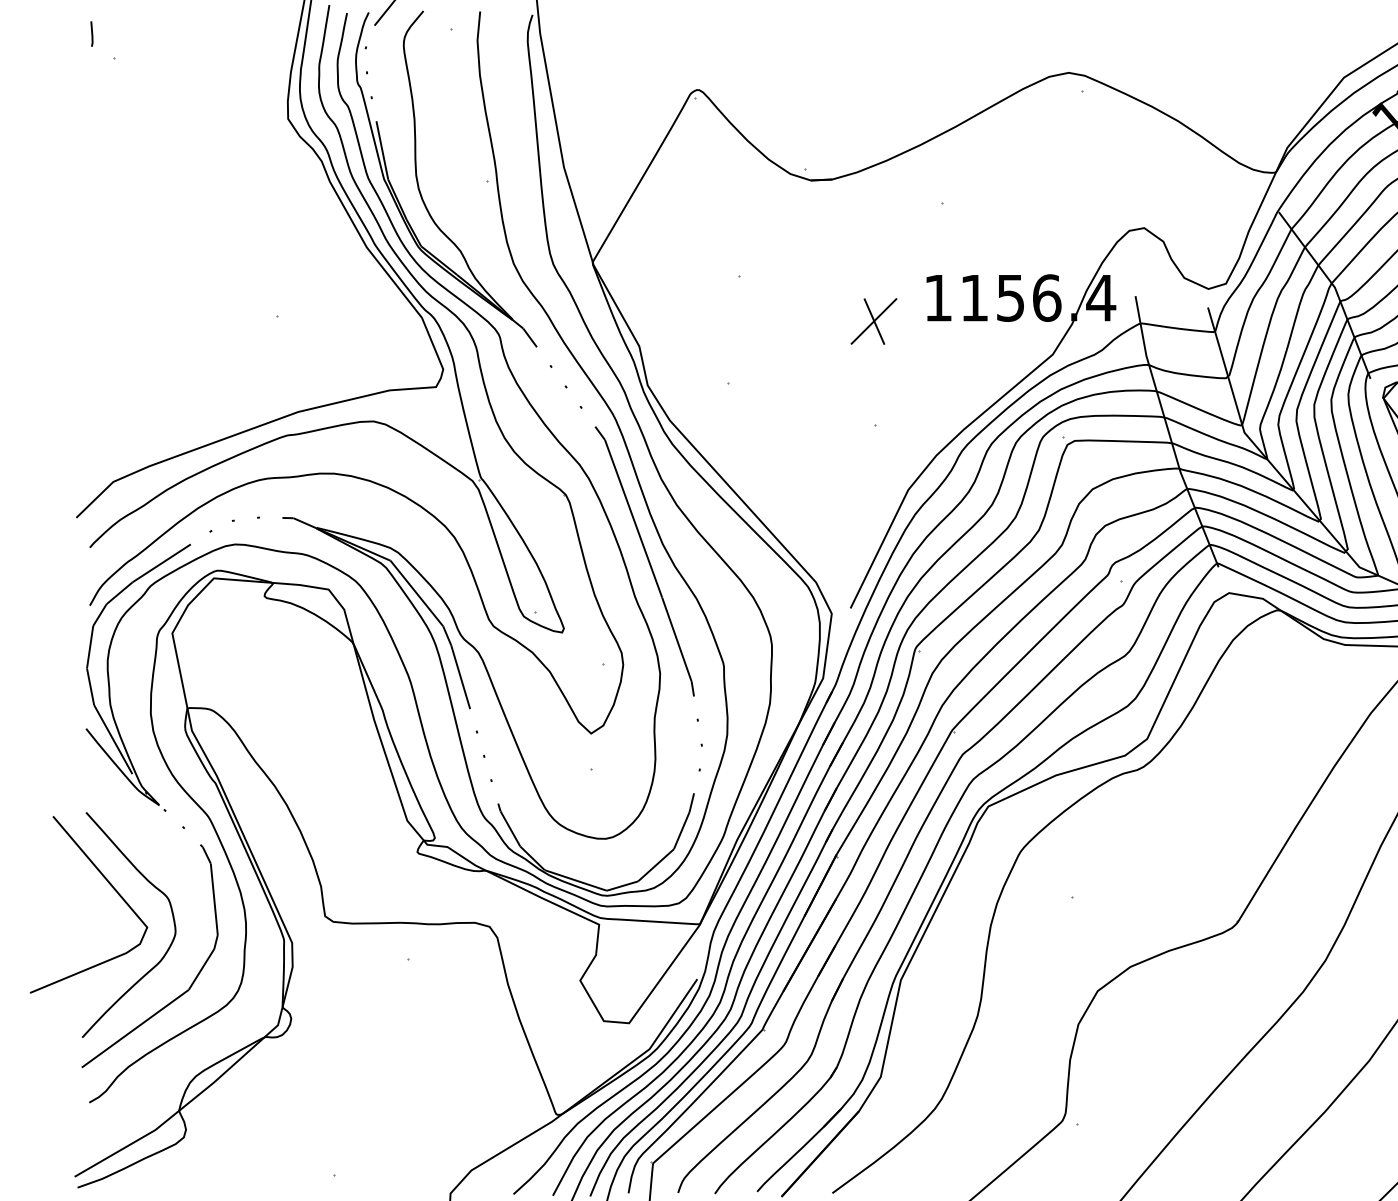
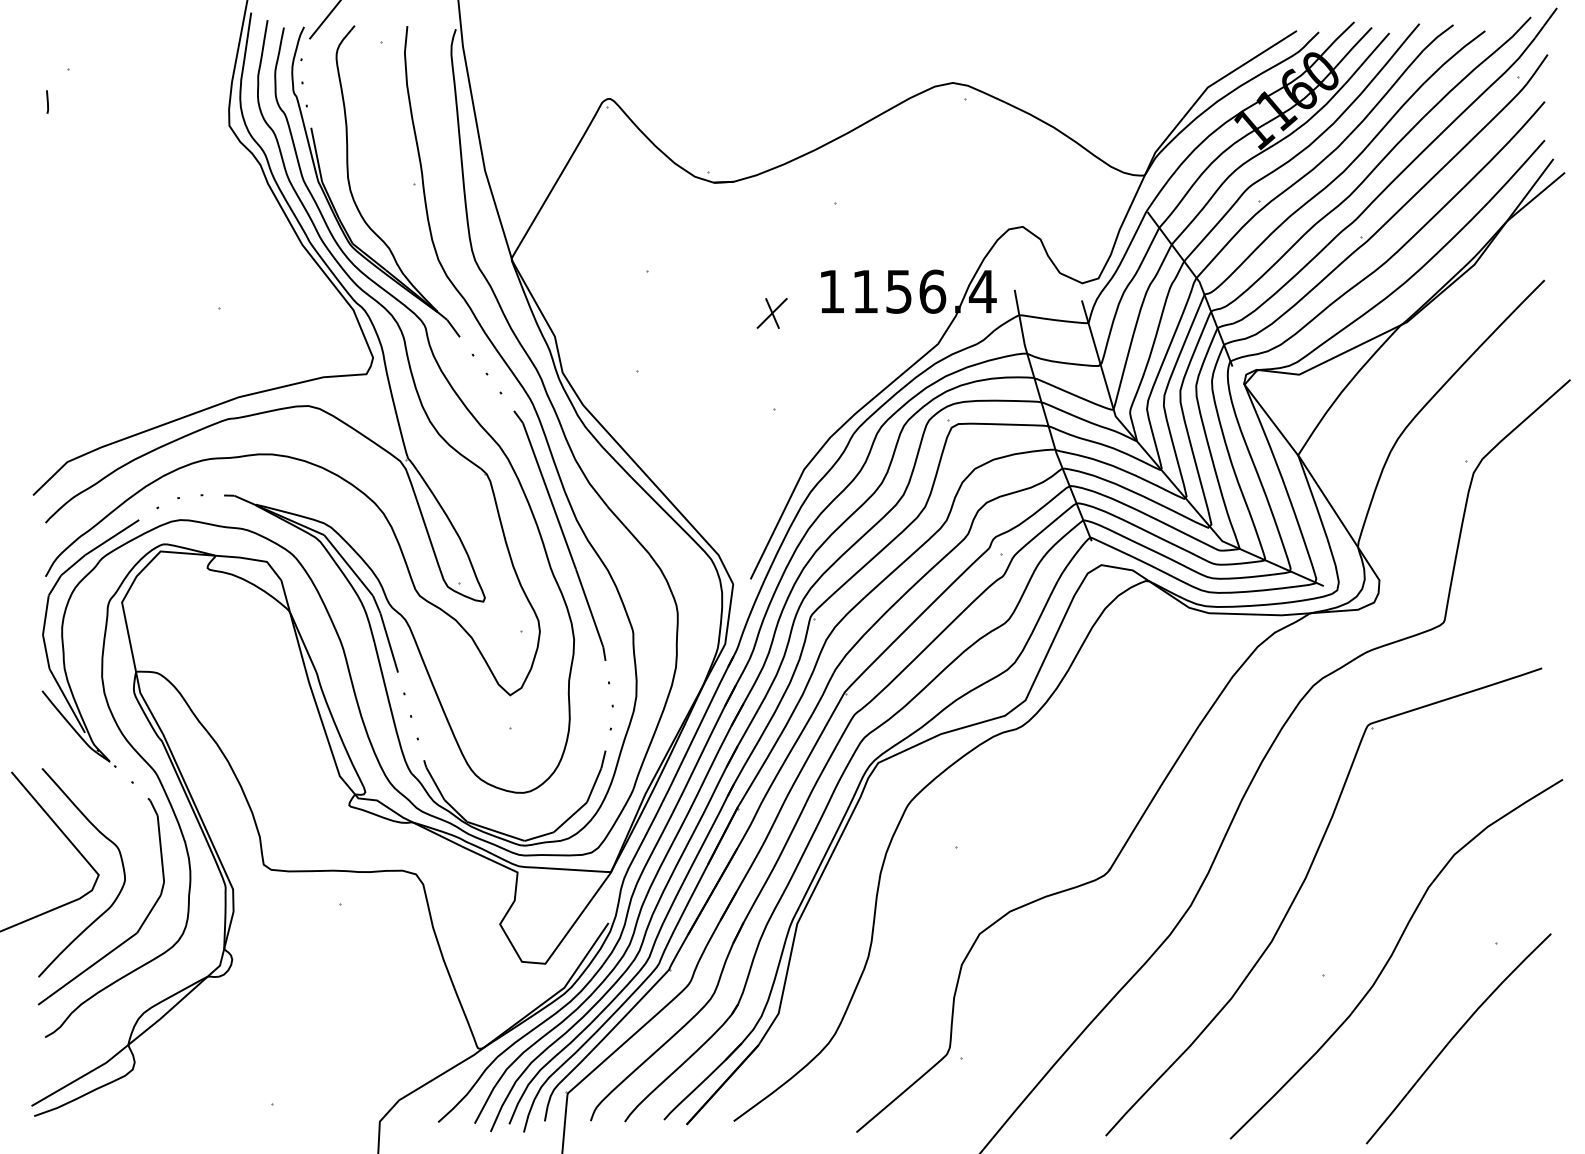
line: (91, 33) -> (47, 101), moved
part: (873, 321) -> (771, 313), size x0.7

